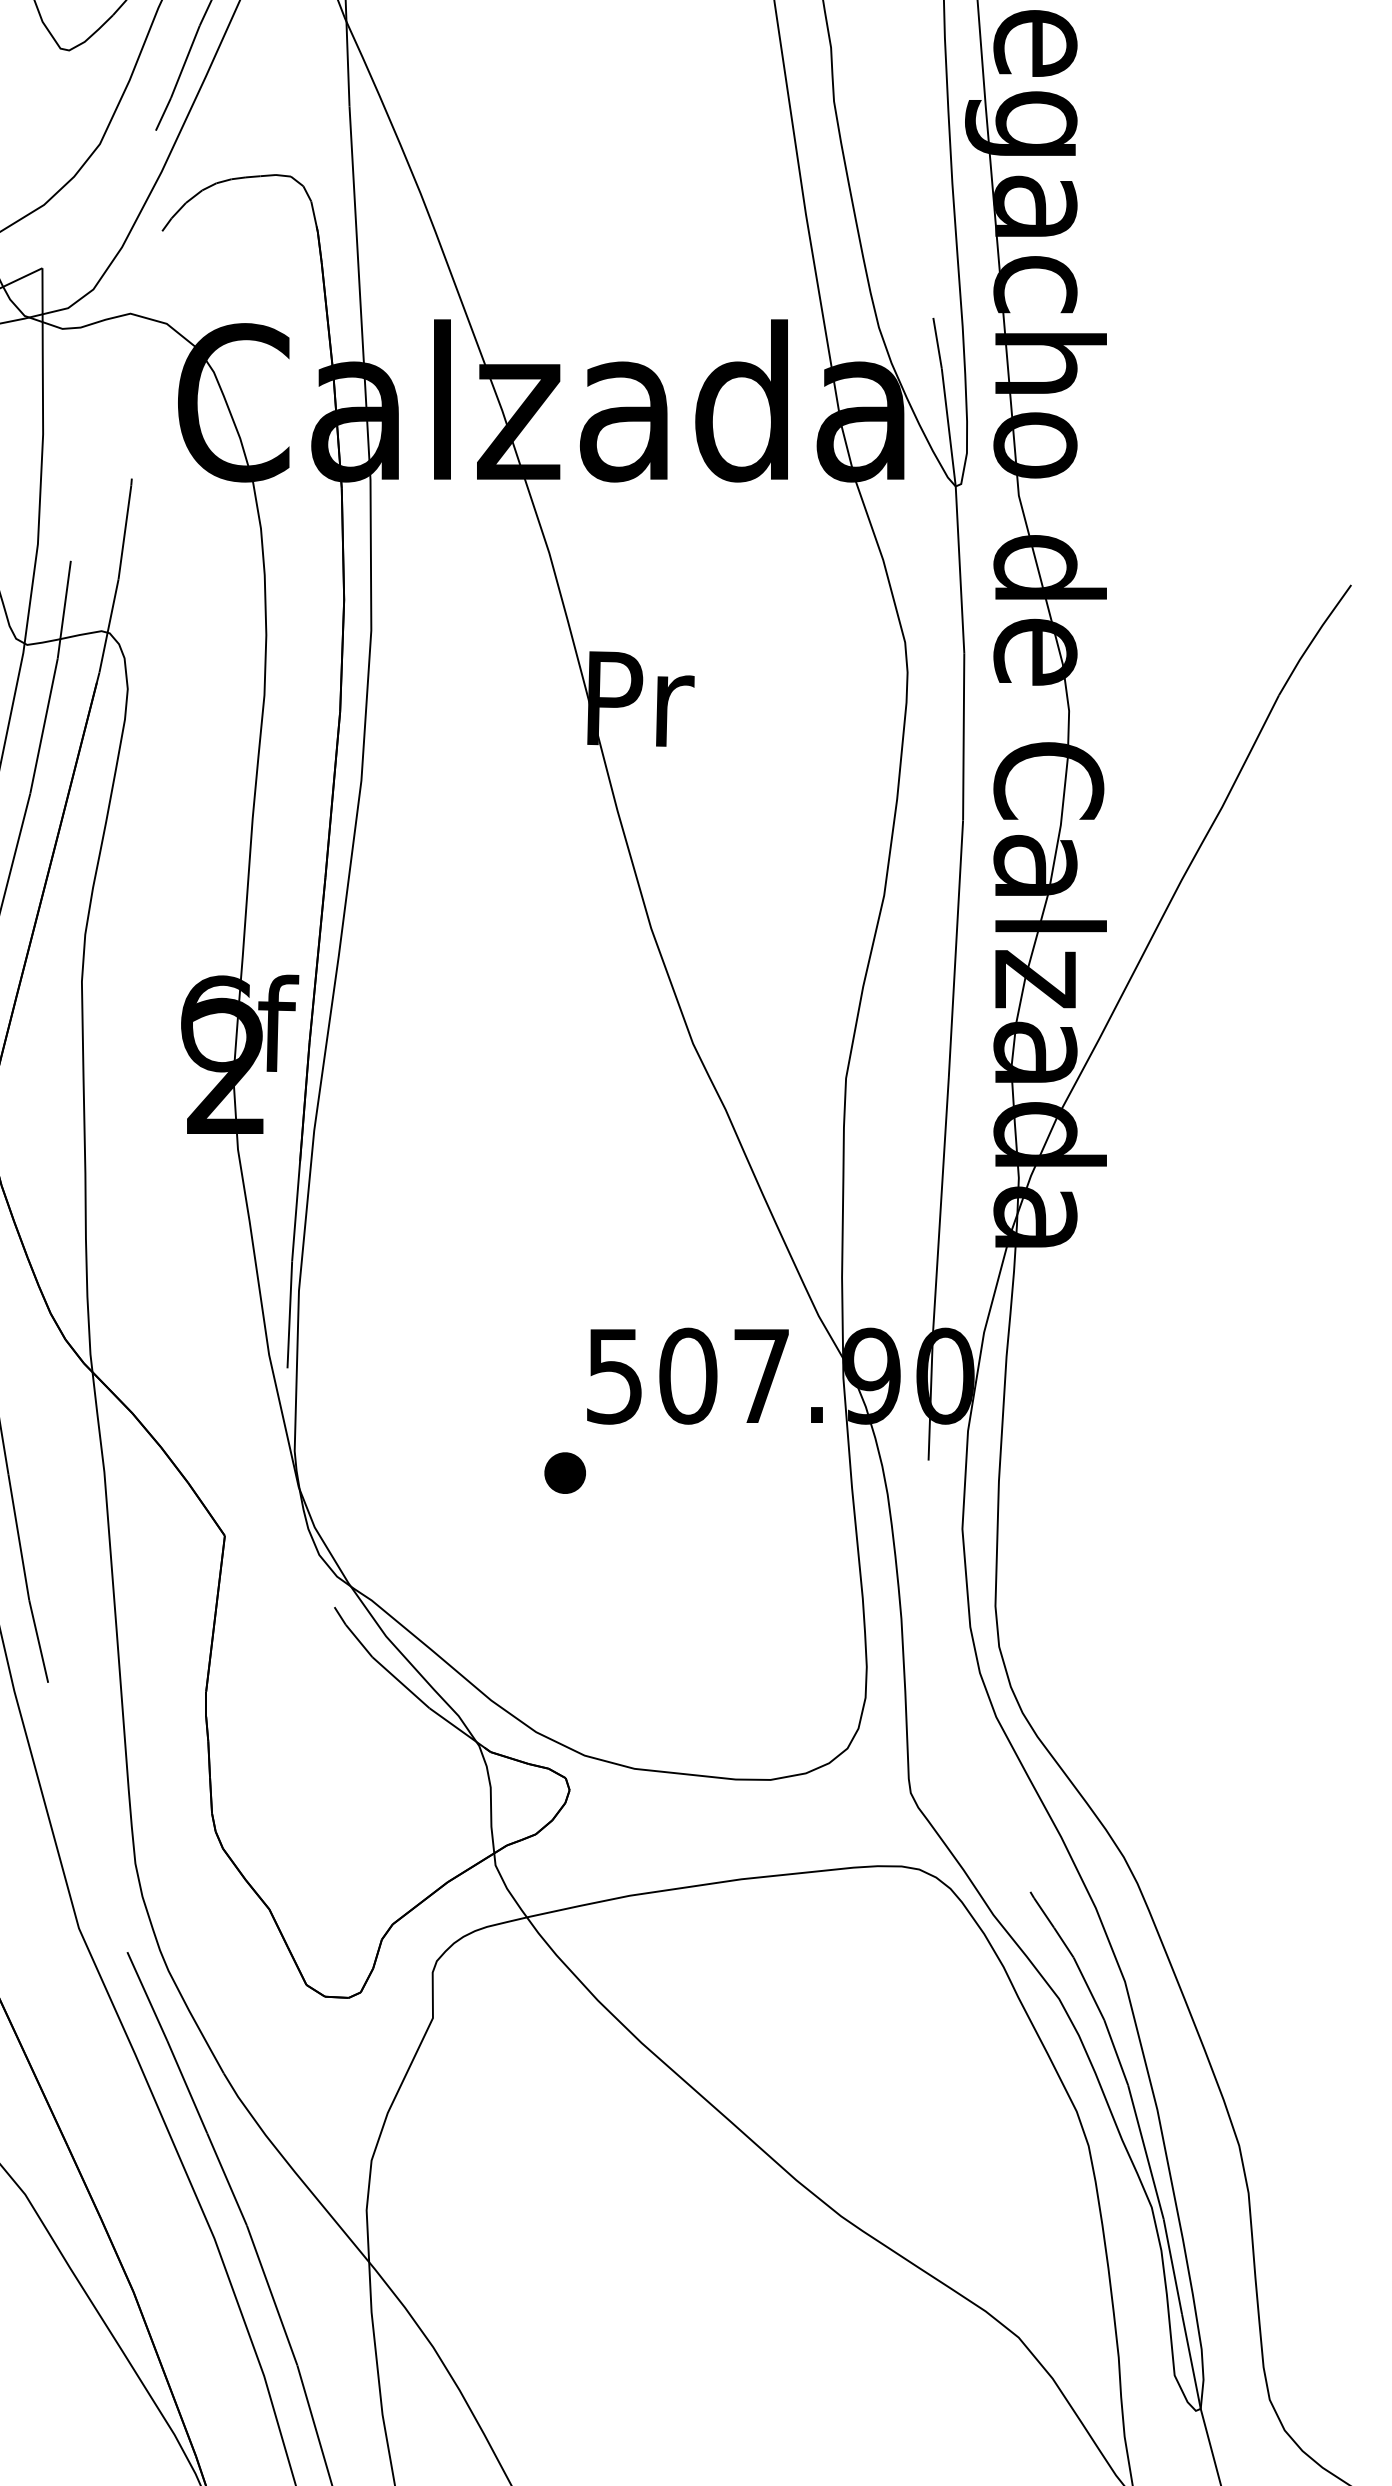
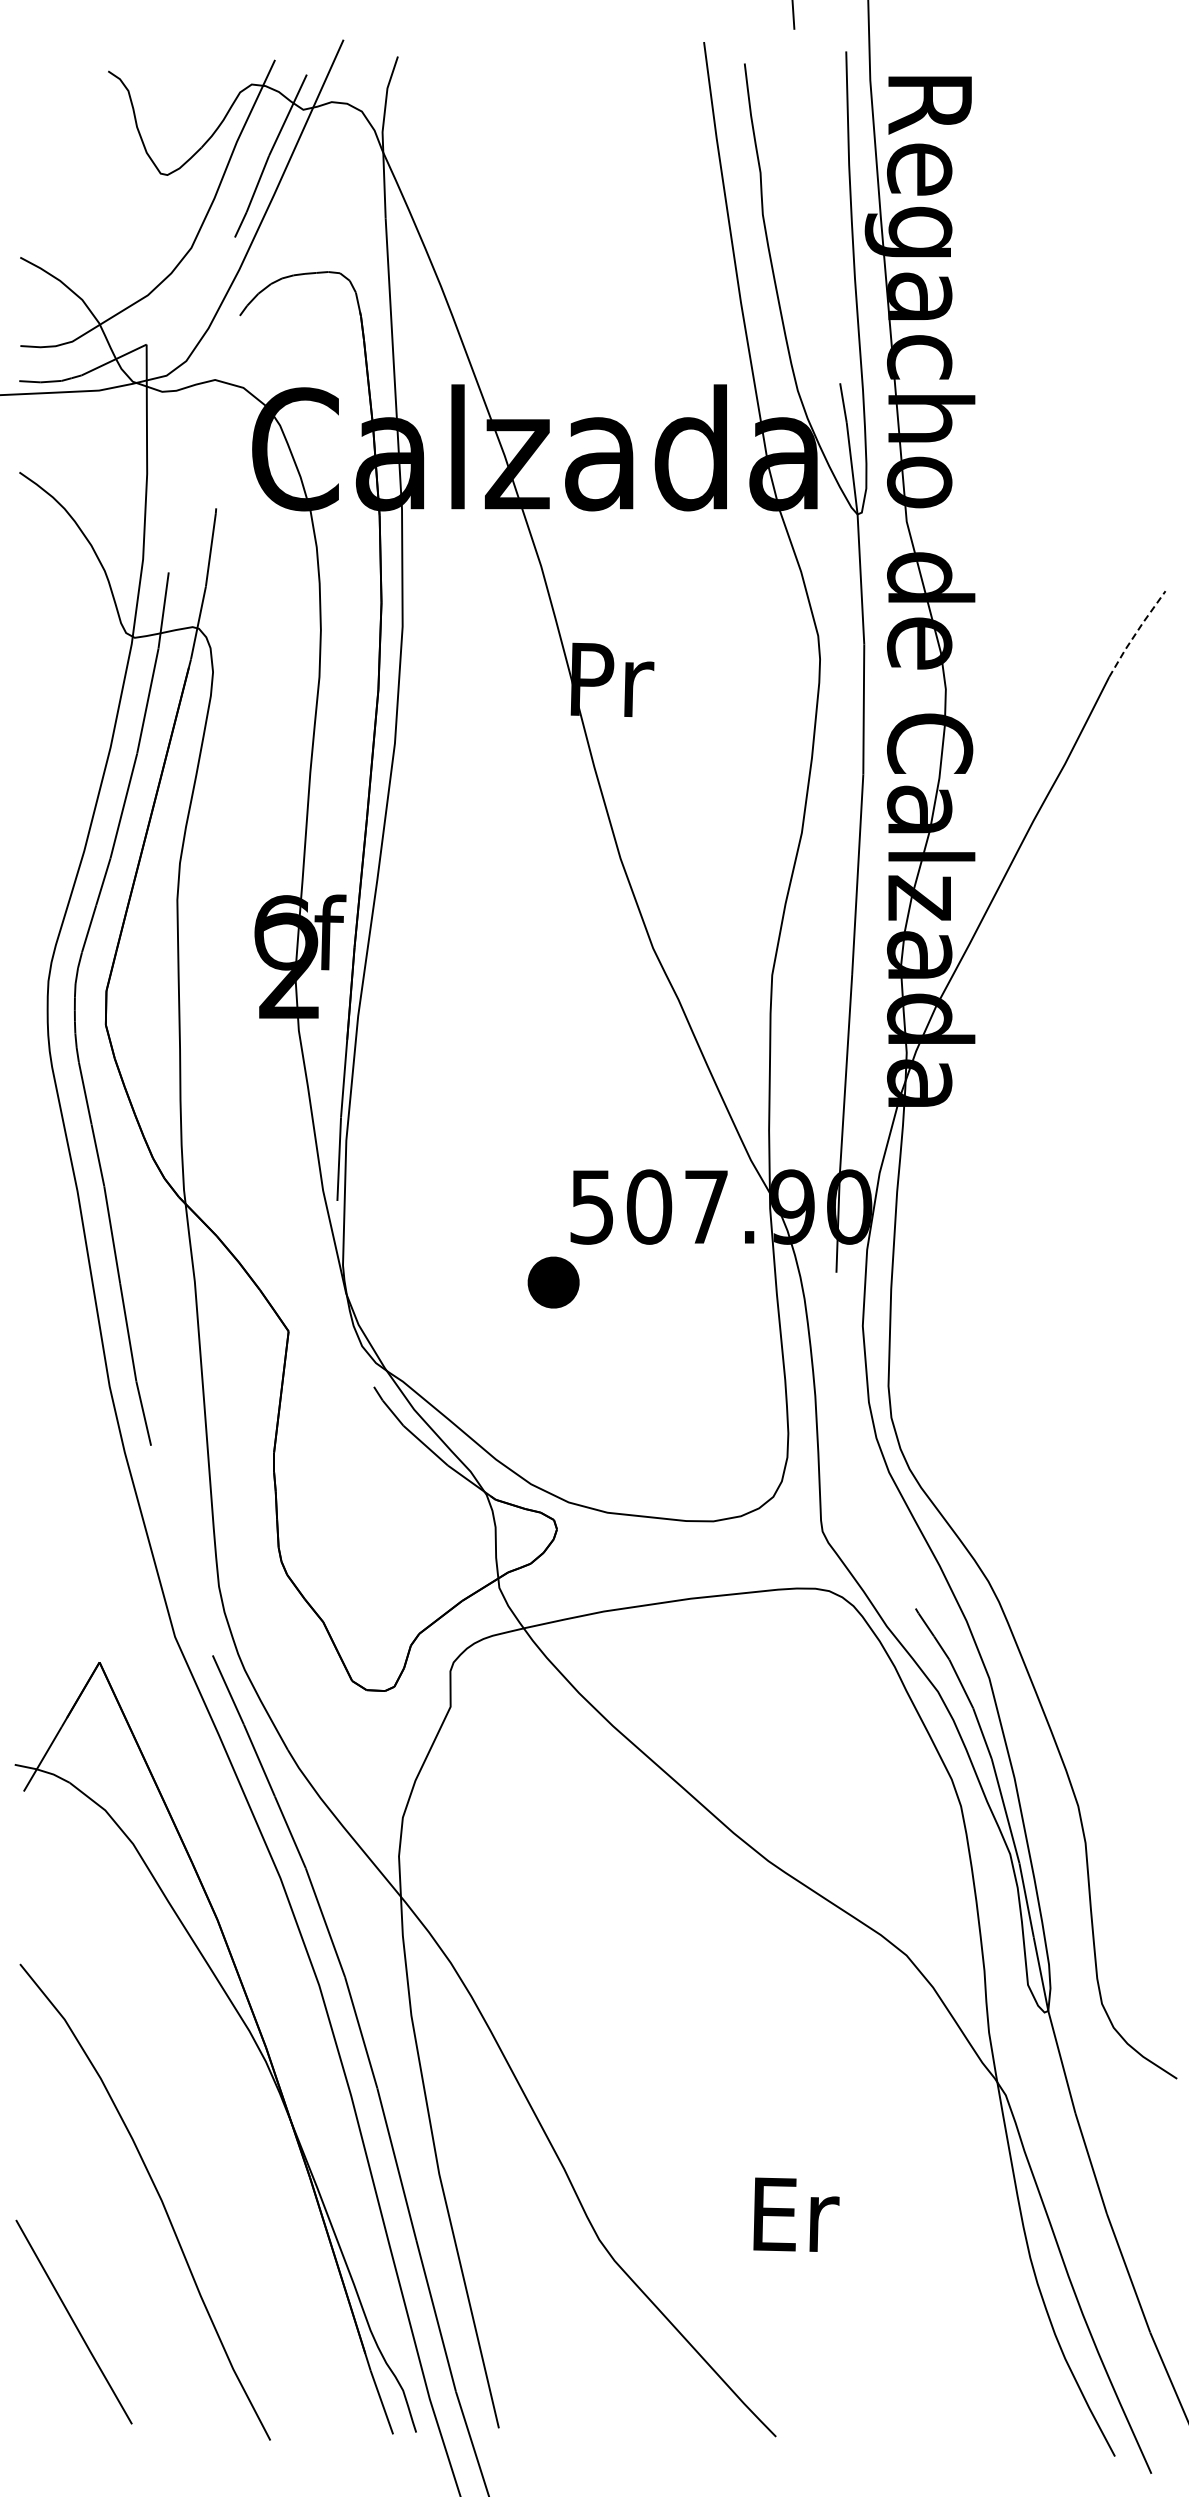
line: (1314, 639) -> (1136, 633), solid -> dashed
part: (565, 1473) -> (553, 1282), size x1.6

